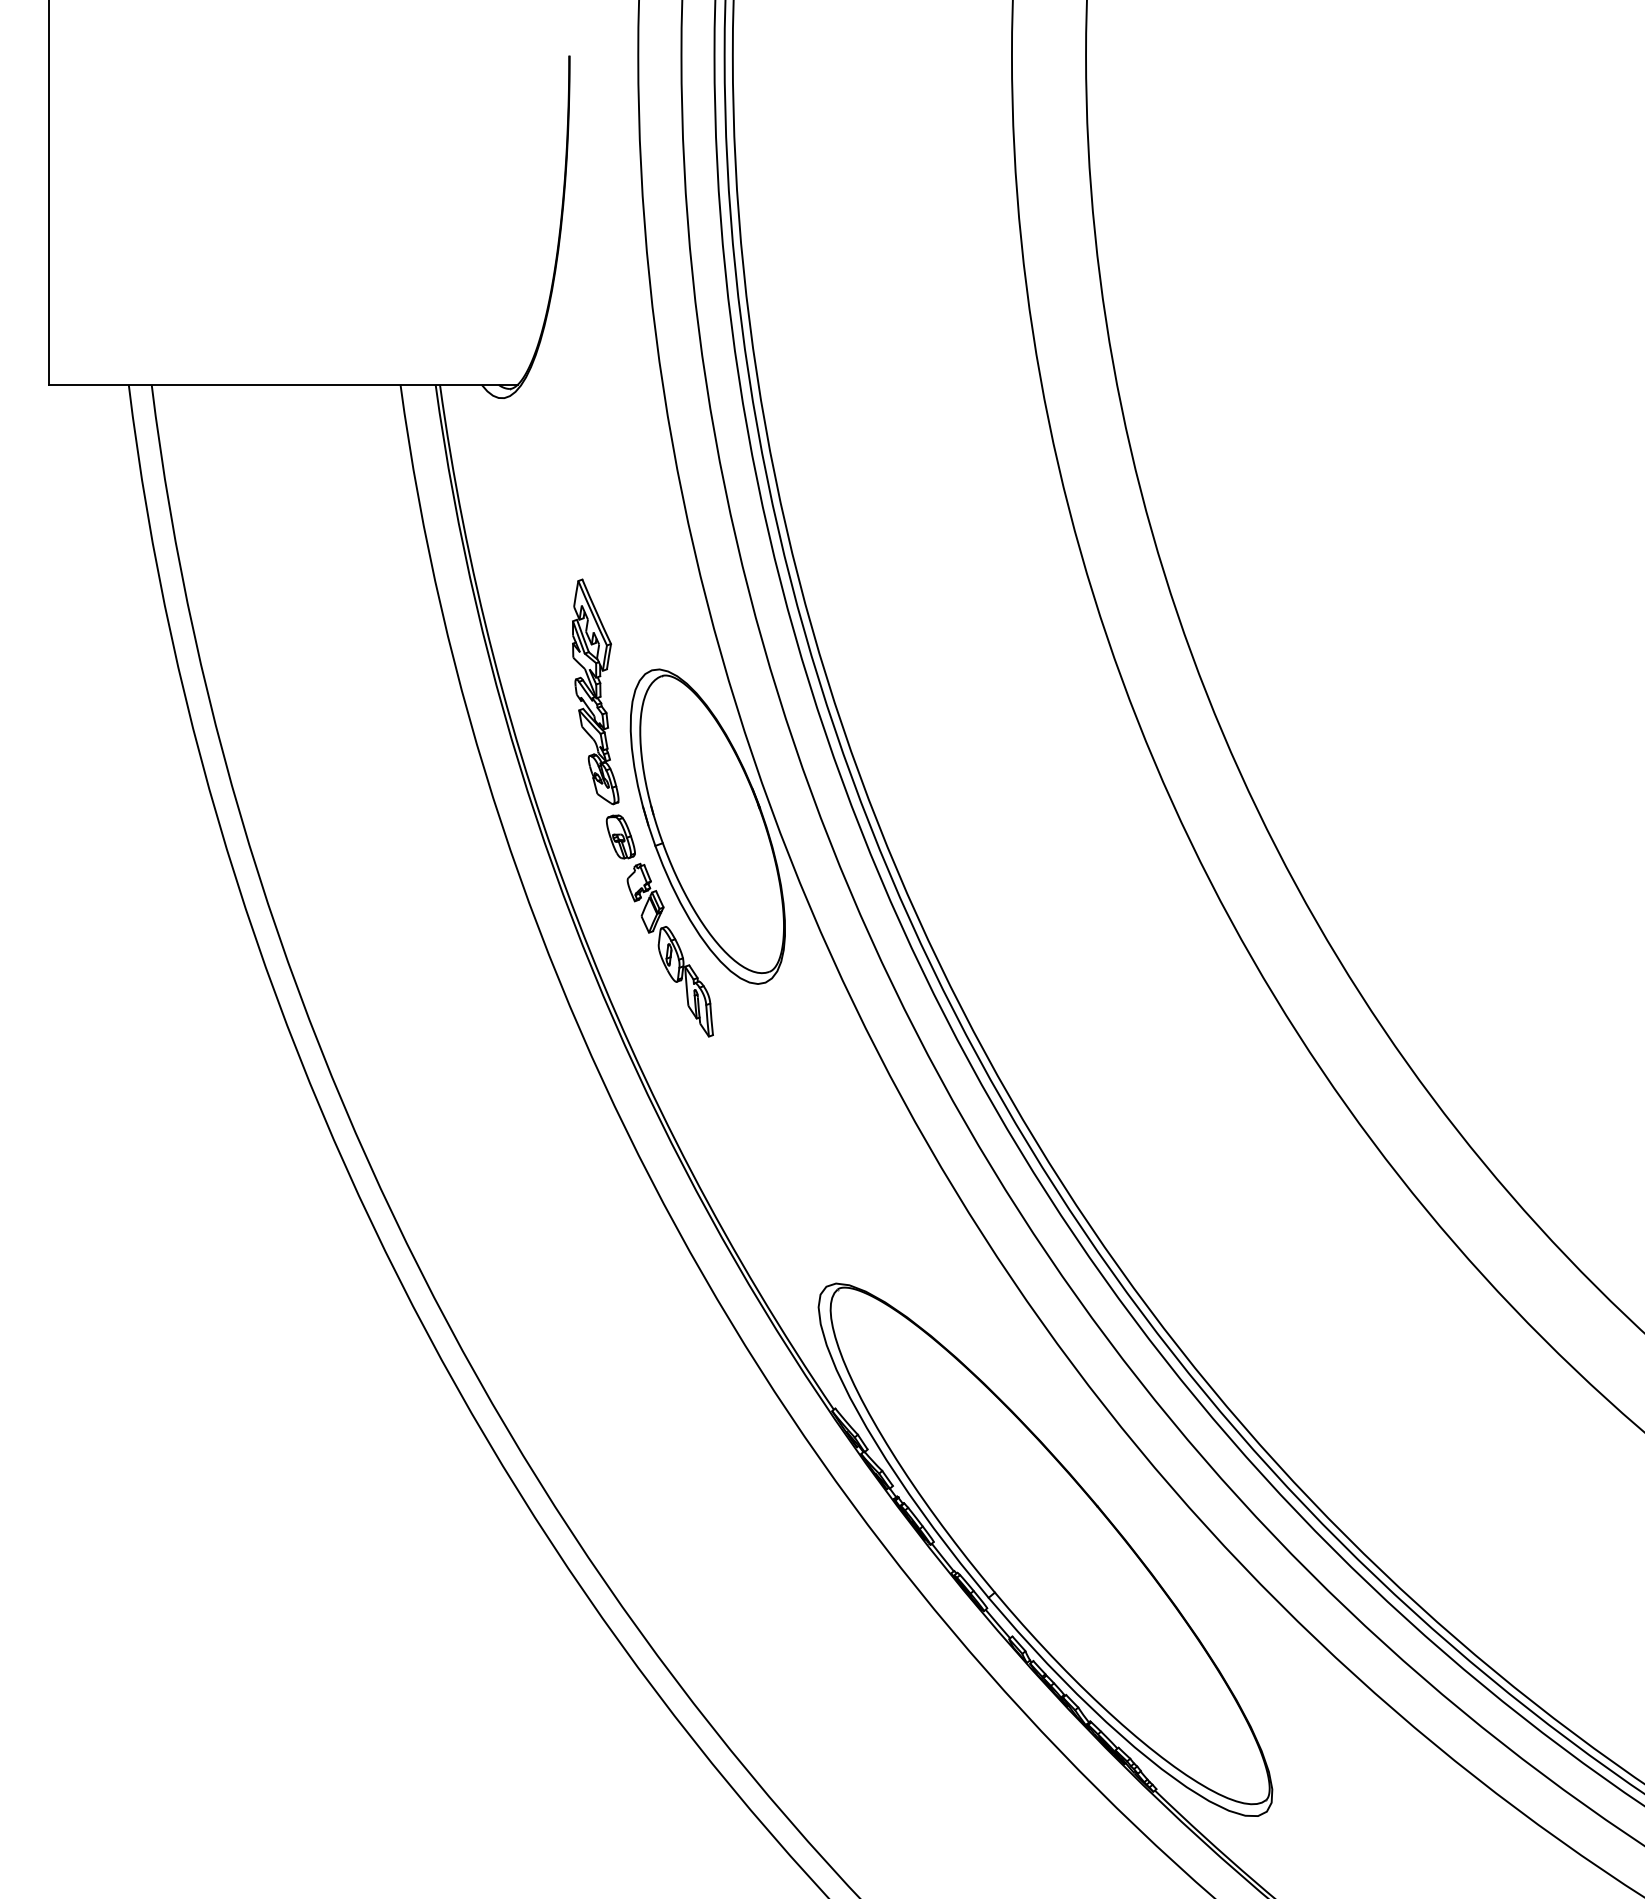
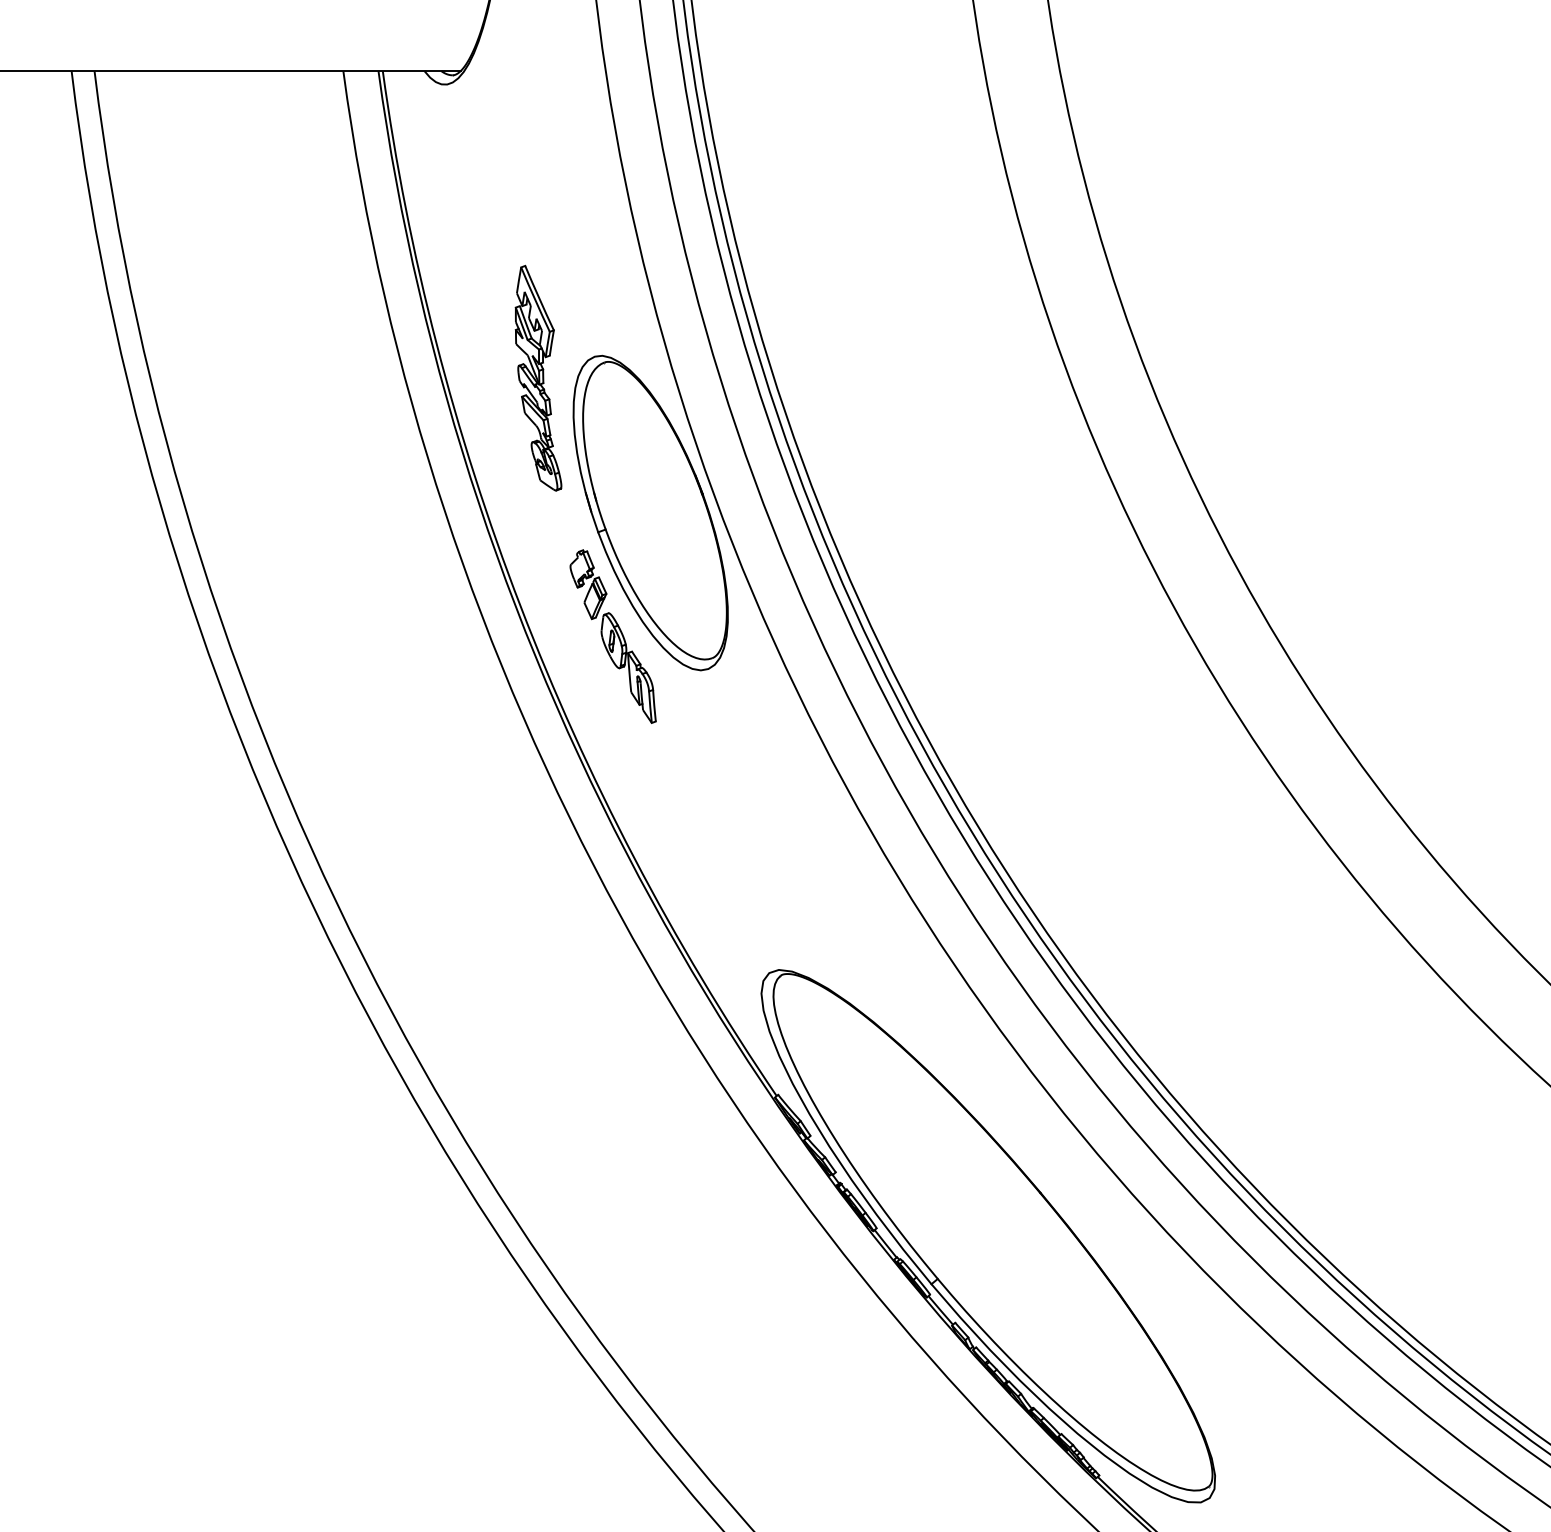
part: (620, 836) -> (563, 522), removed

